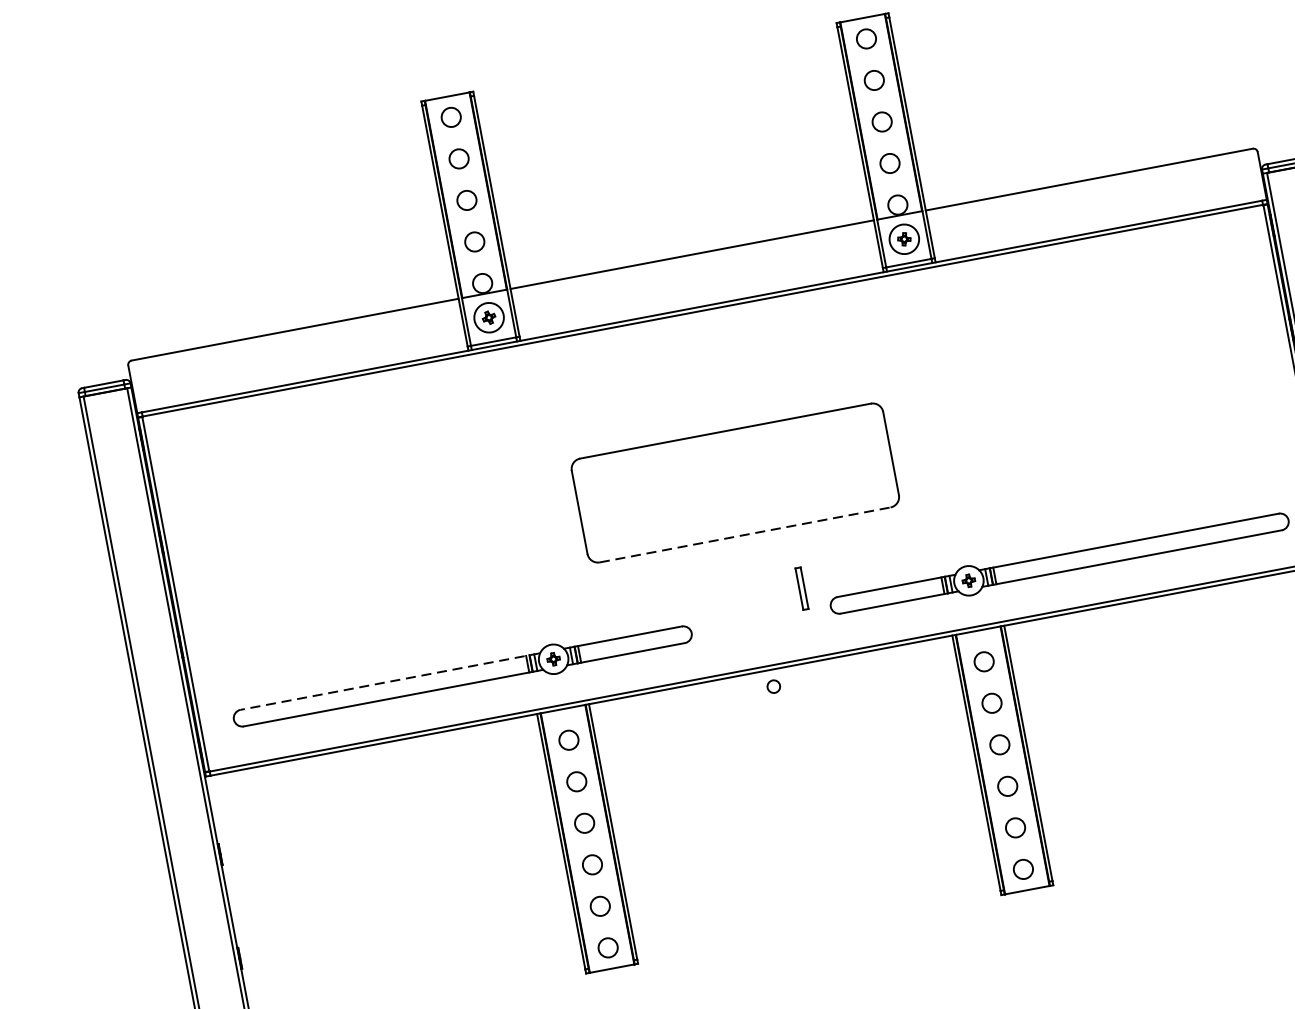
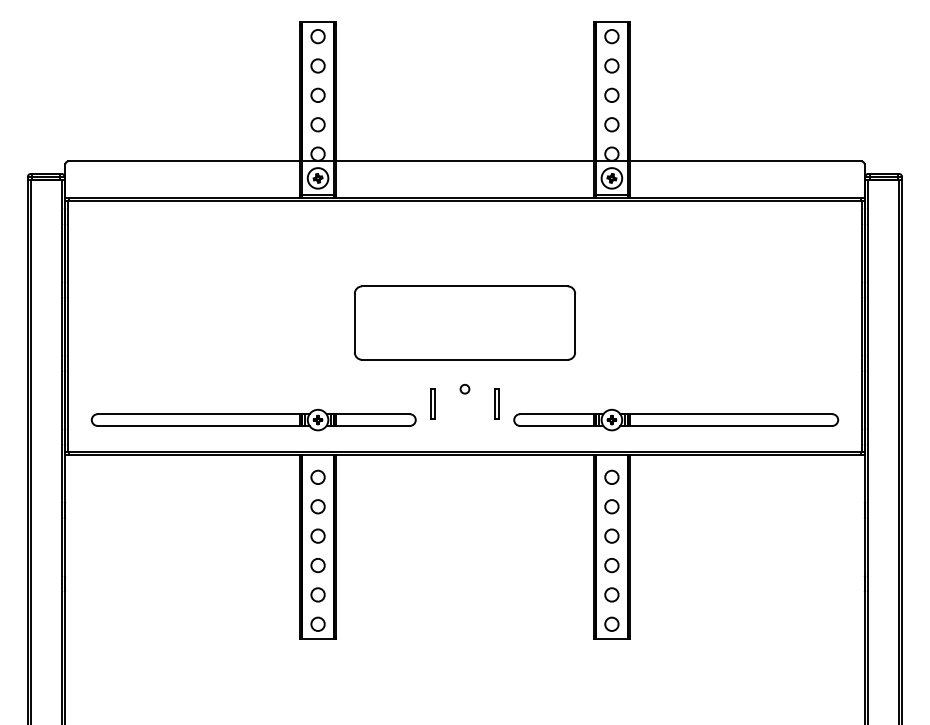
line: (744, 534) -> (464, 359), dashed -> solid
part: (710, 605) -> (432, 403), added
line: (390, 681) -> (203, 414), dashed -> solid
circle: (773, 687) -> (464, 389), moved

